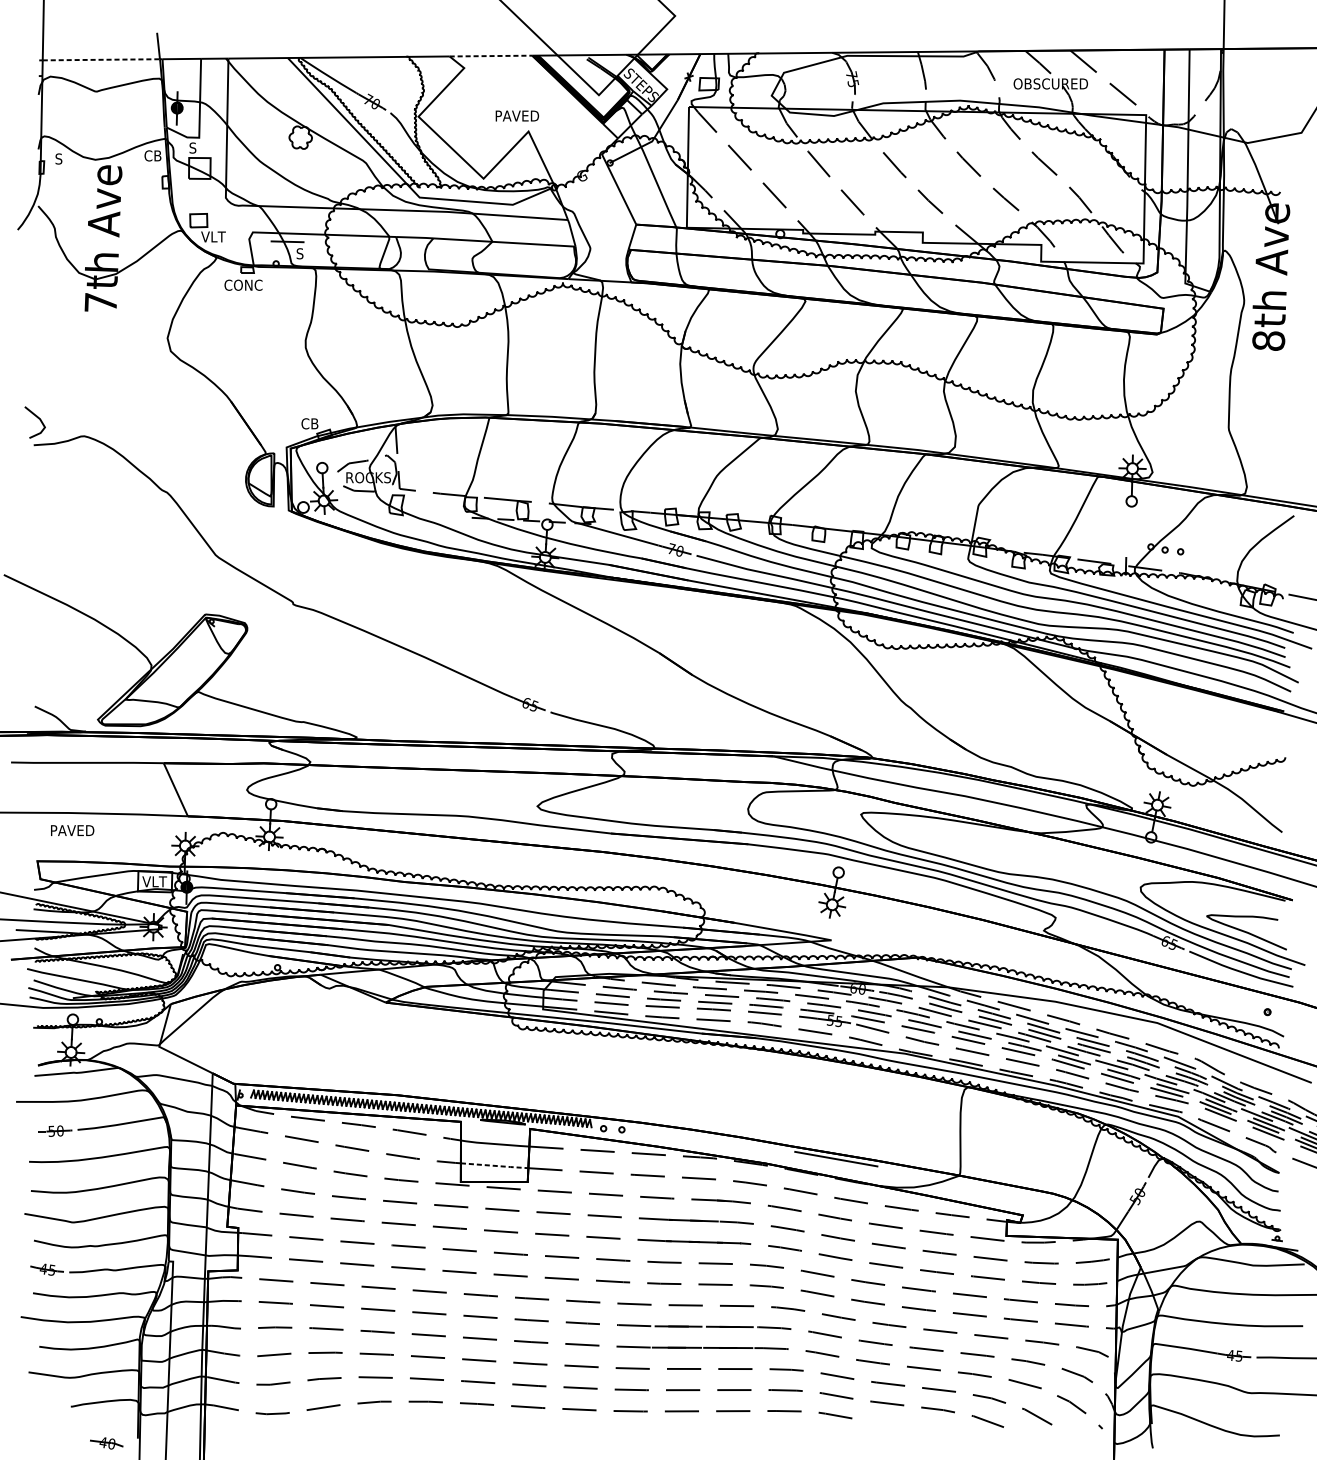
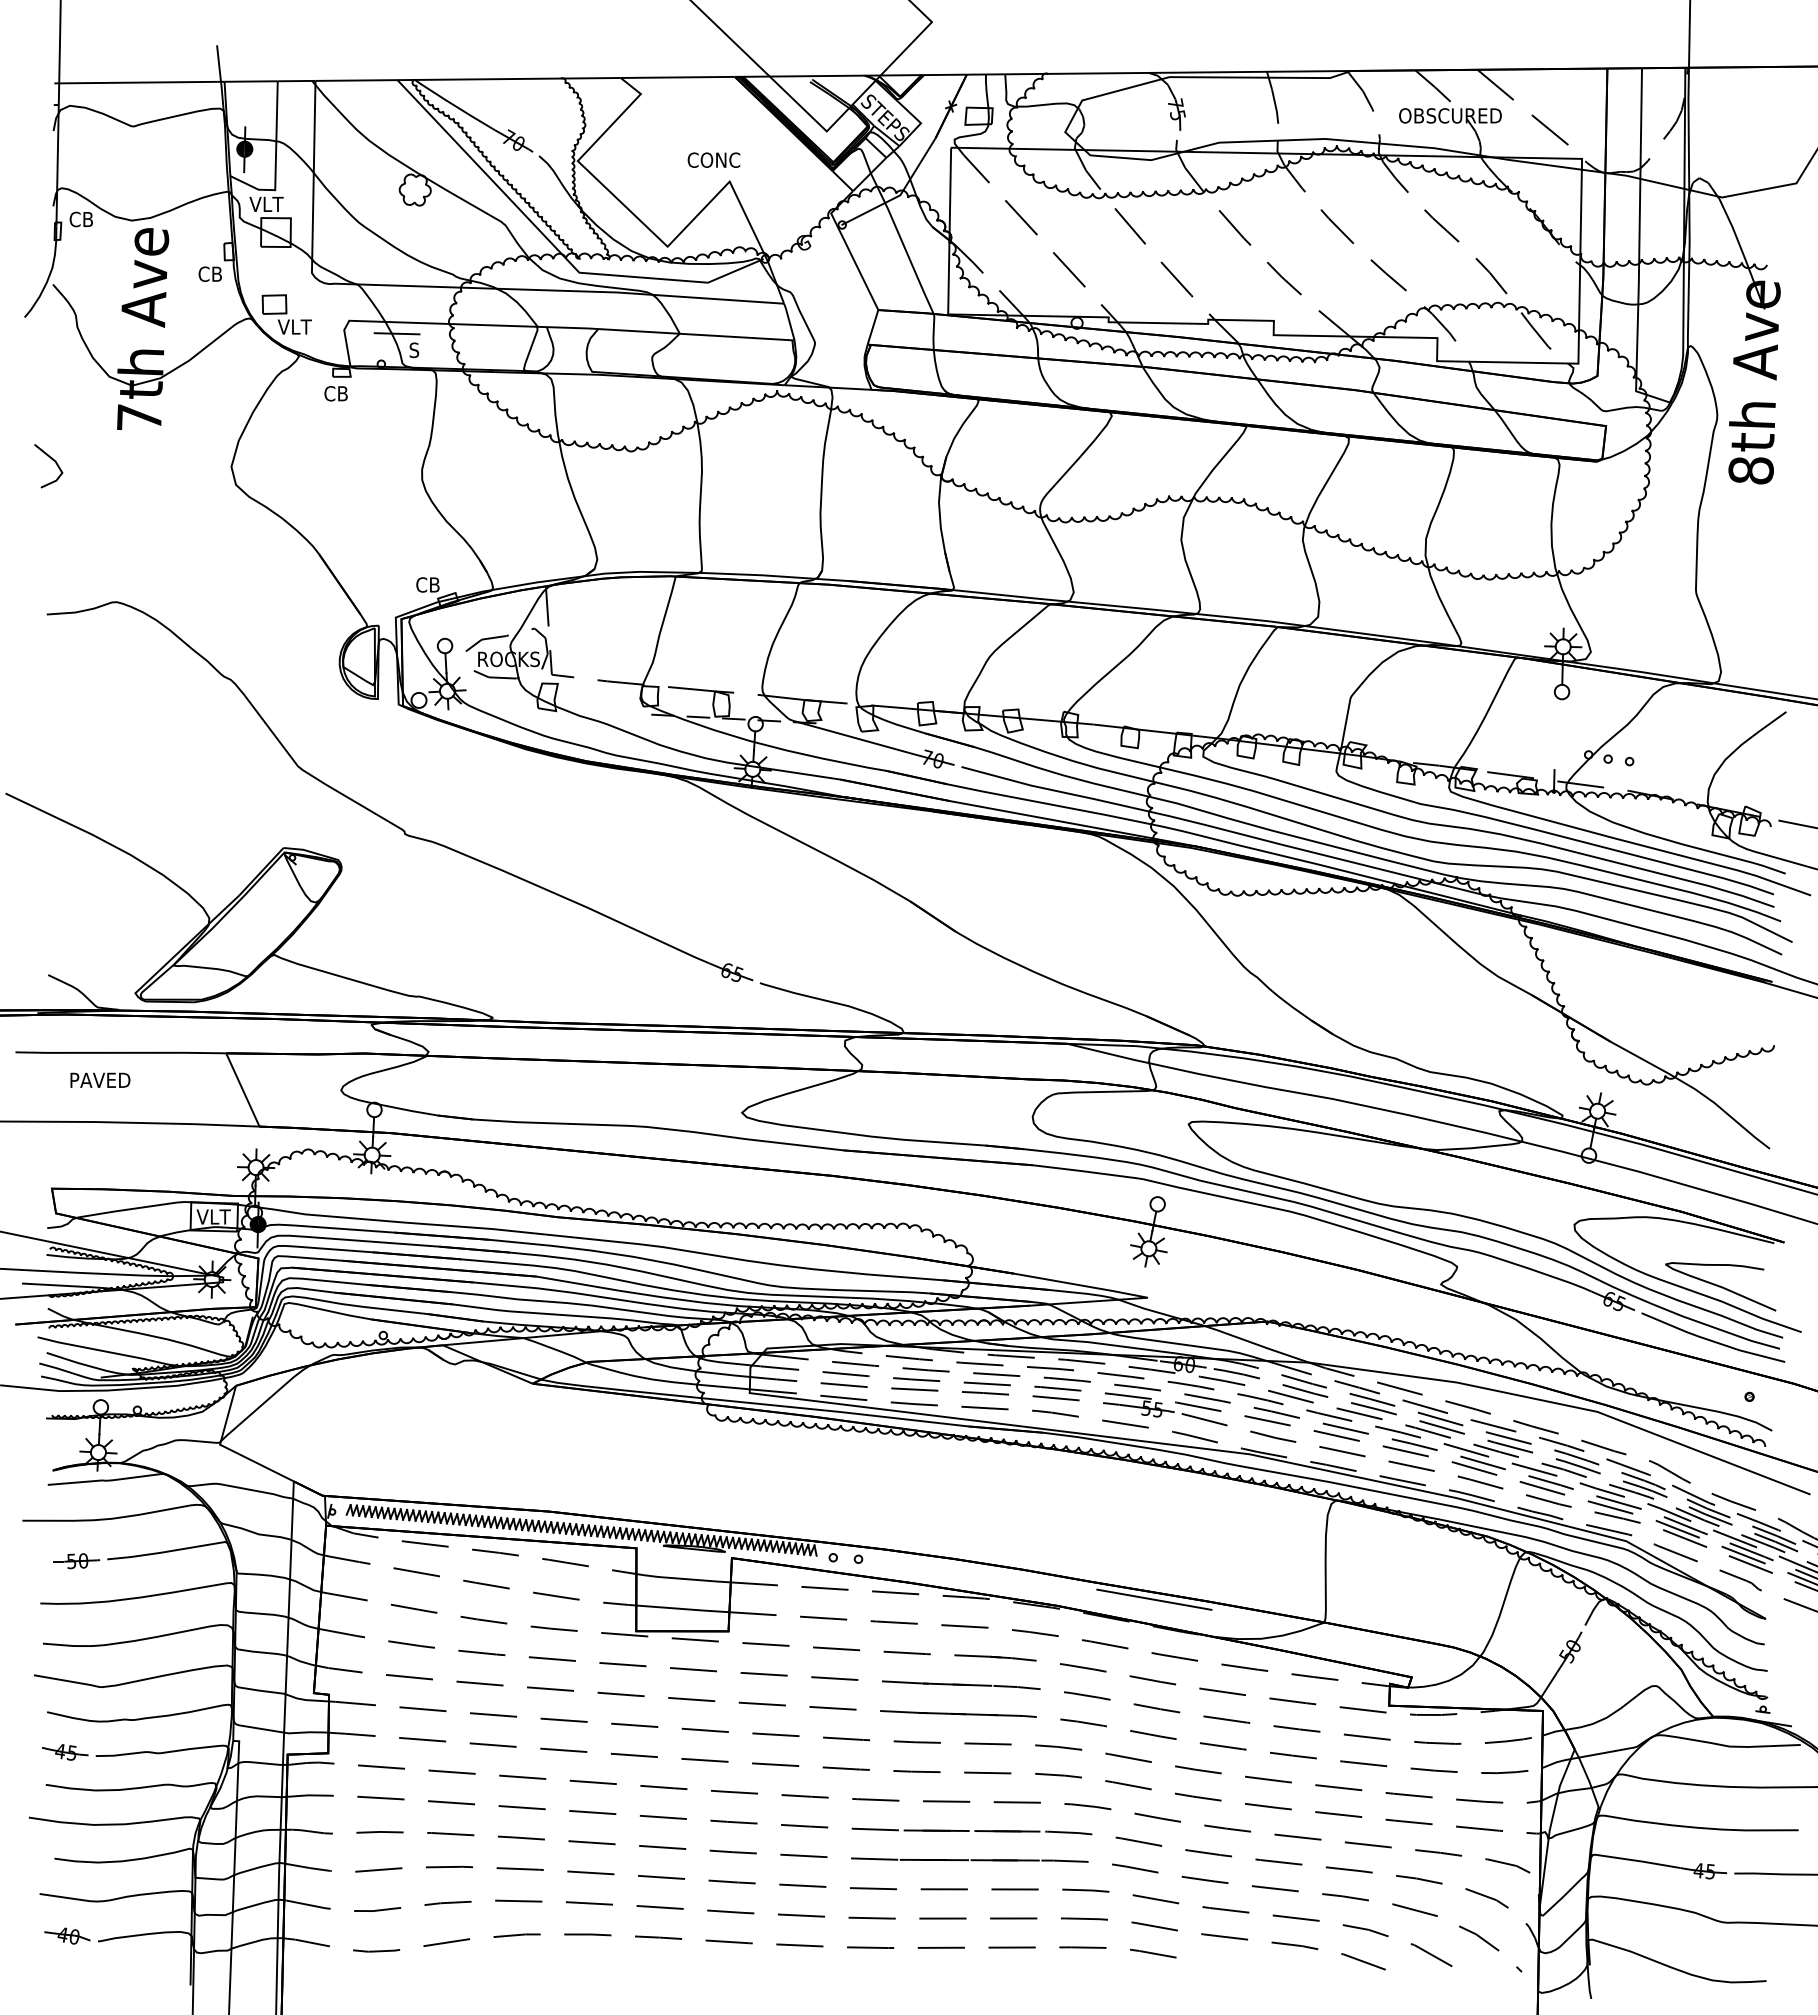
line: (491, 56) -> (678, 77), dashed -> solid
line: (101, 59) -> (140, 82), dashed -> solid
text: (517, 115) -> (714, 159), PAVED -> CONC
text: (192, 148) -> (266, 204), S -> VLT
text: (152, 155) -> (209, 273), moved
text: (58, 159) -> (80, 219), S -> CB
text: (243, 285) -> (336, 393), CONC -> CB
line: (38, 419) -> (53, 461), moved
text: (72, 829) -> (100, 1079), moved
line: (495, 1166) -> (684, 1609), dashed -> solid
part: (106, 1443) -> (67, 1935), moved

